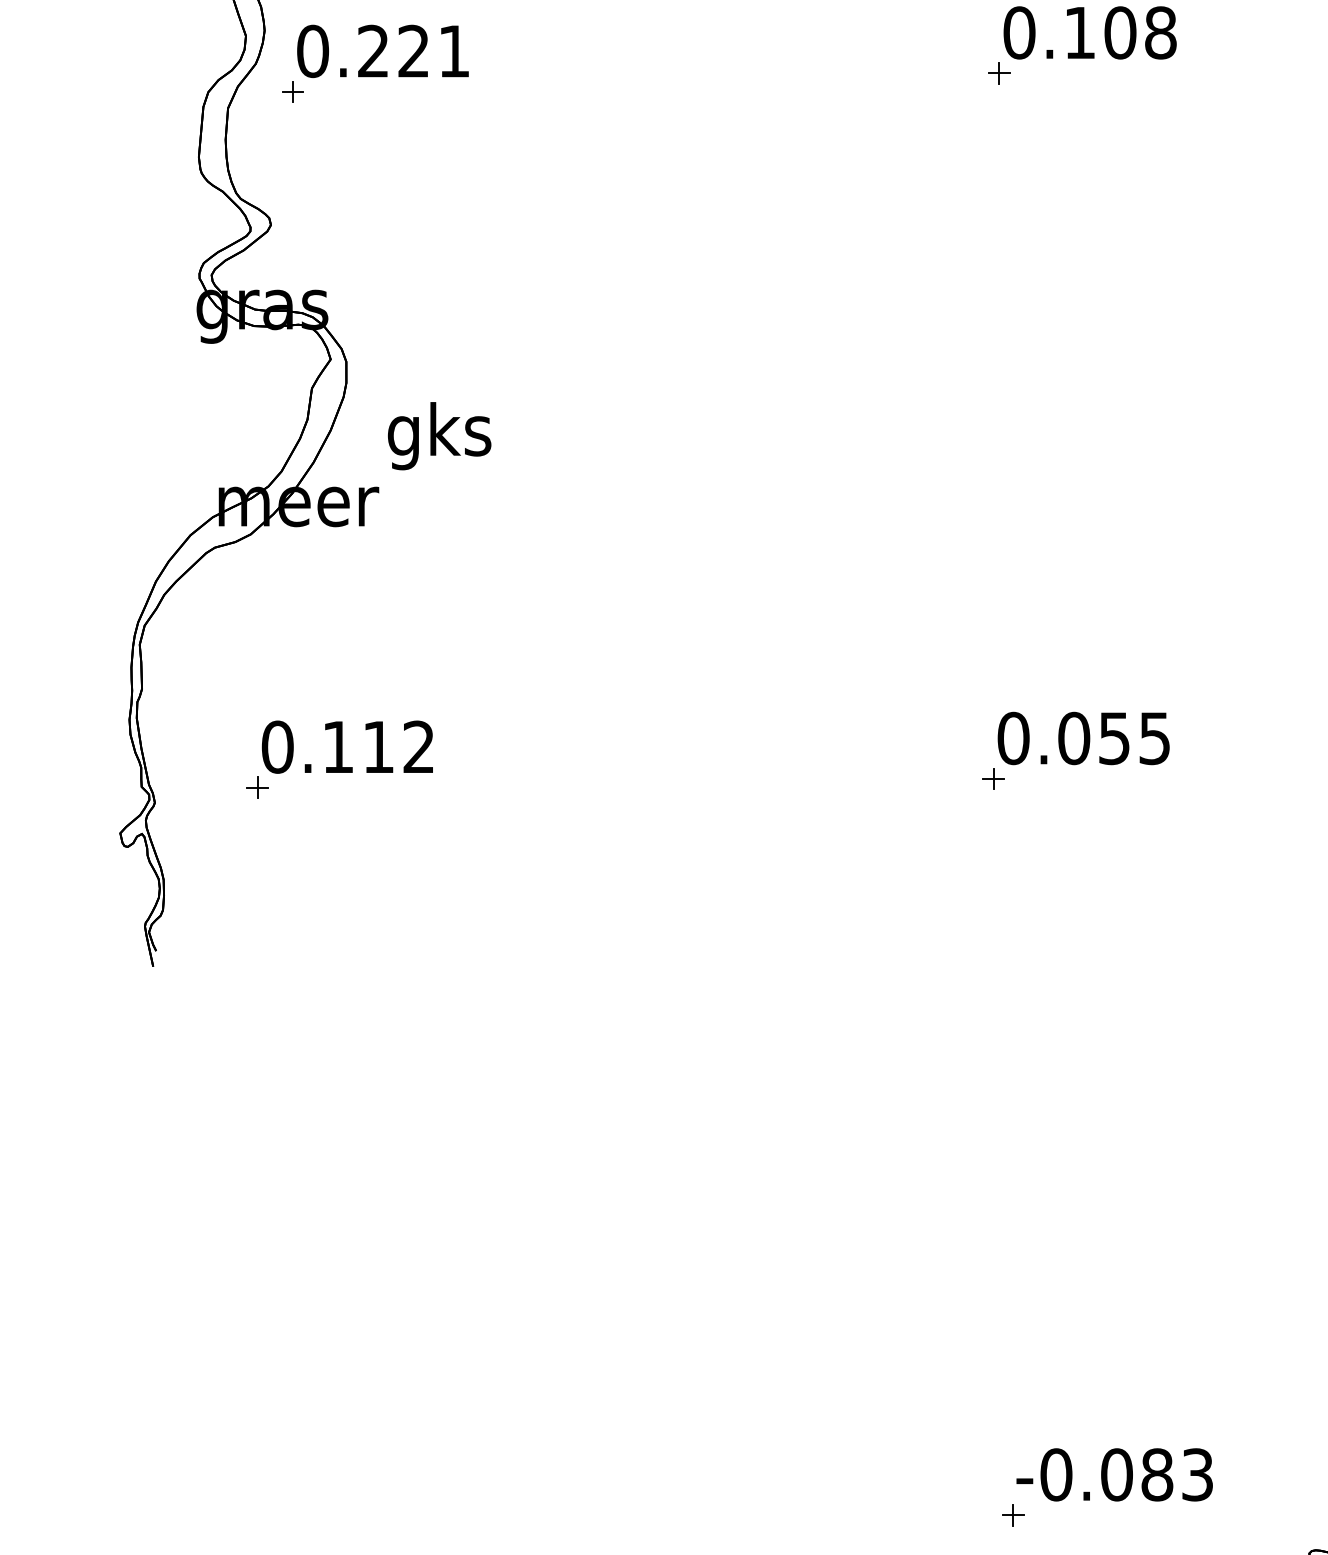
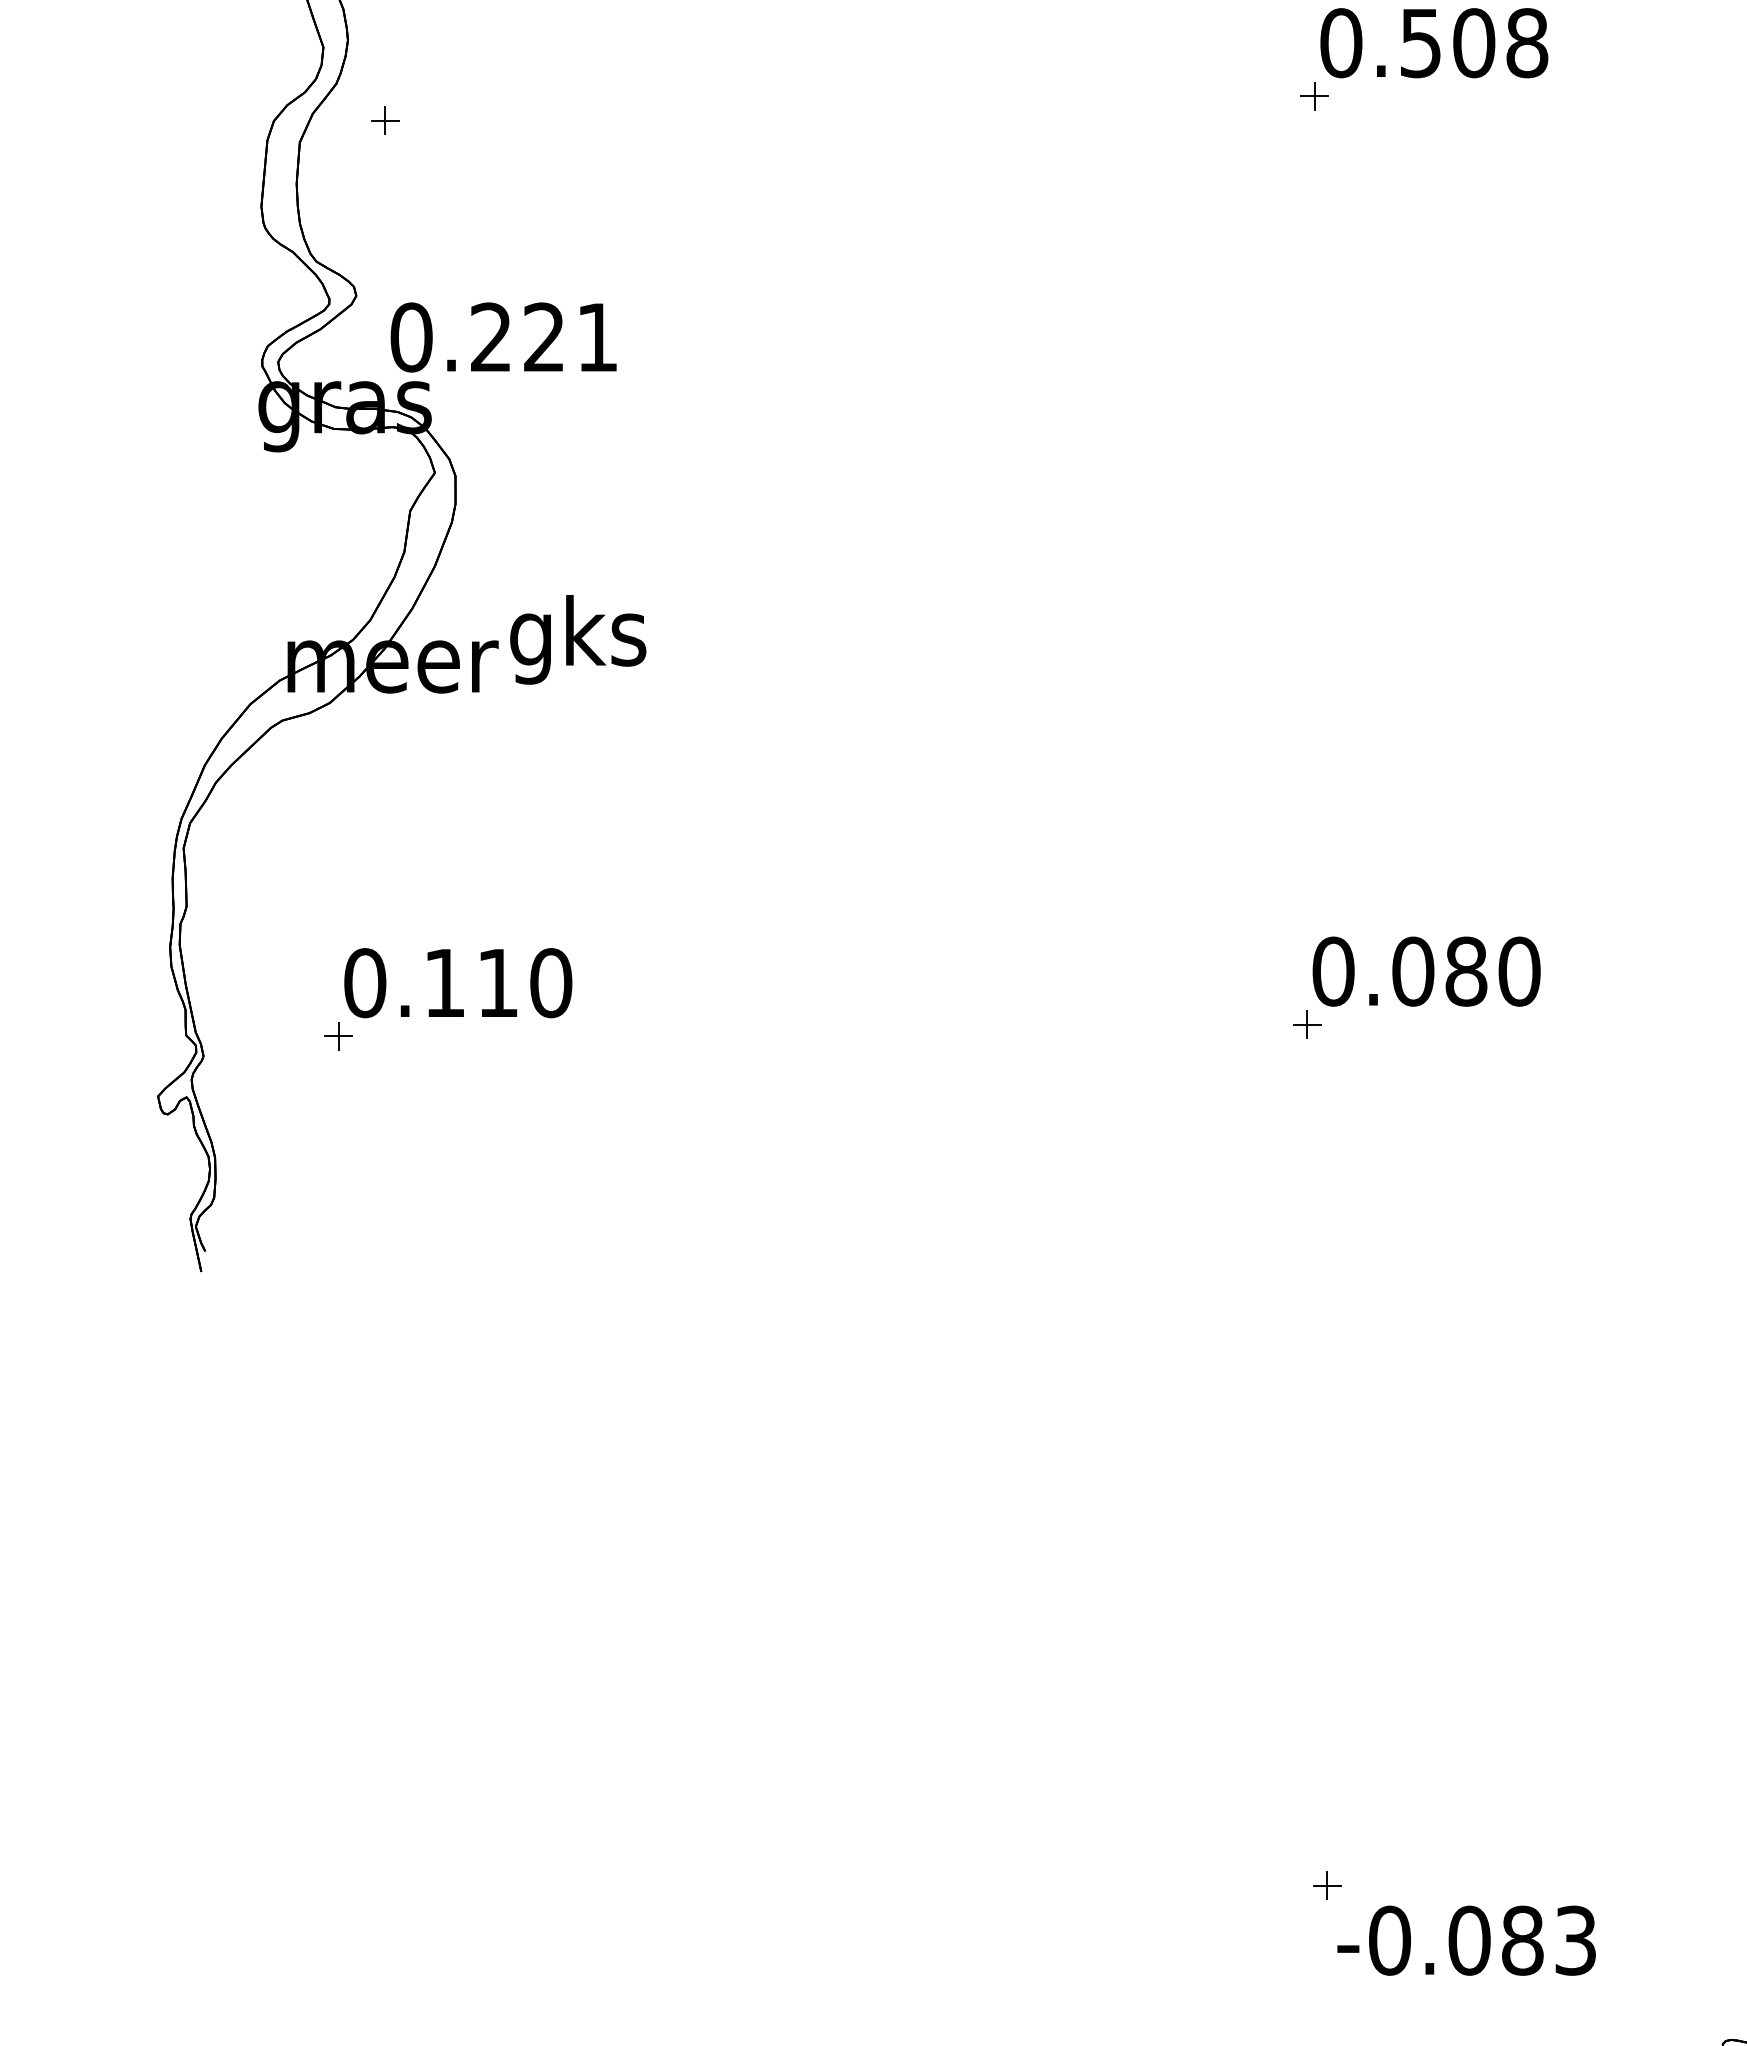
text: (1079, 33) -> (1420, 43), 0.108 -> 0.508
text: (382, 51) -> (503, 337), moved
text: (439, 435) -> (578, 639), moved
text: (1134, 738) -> (1492, 971), 0.055 -> 0.080
text: (419, 747) -> (551, 983), 0.112 -> 0.110
part: (1013, 1514) -> (1327, 1885), moved

